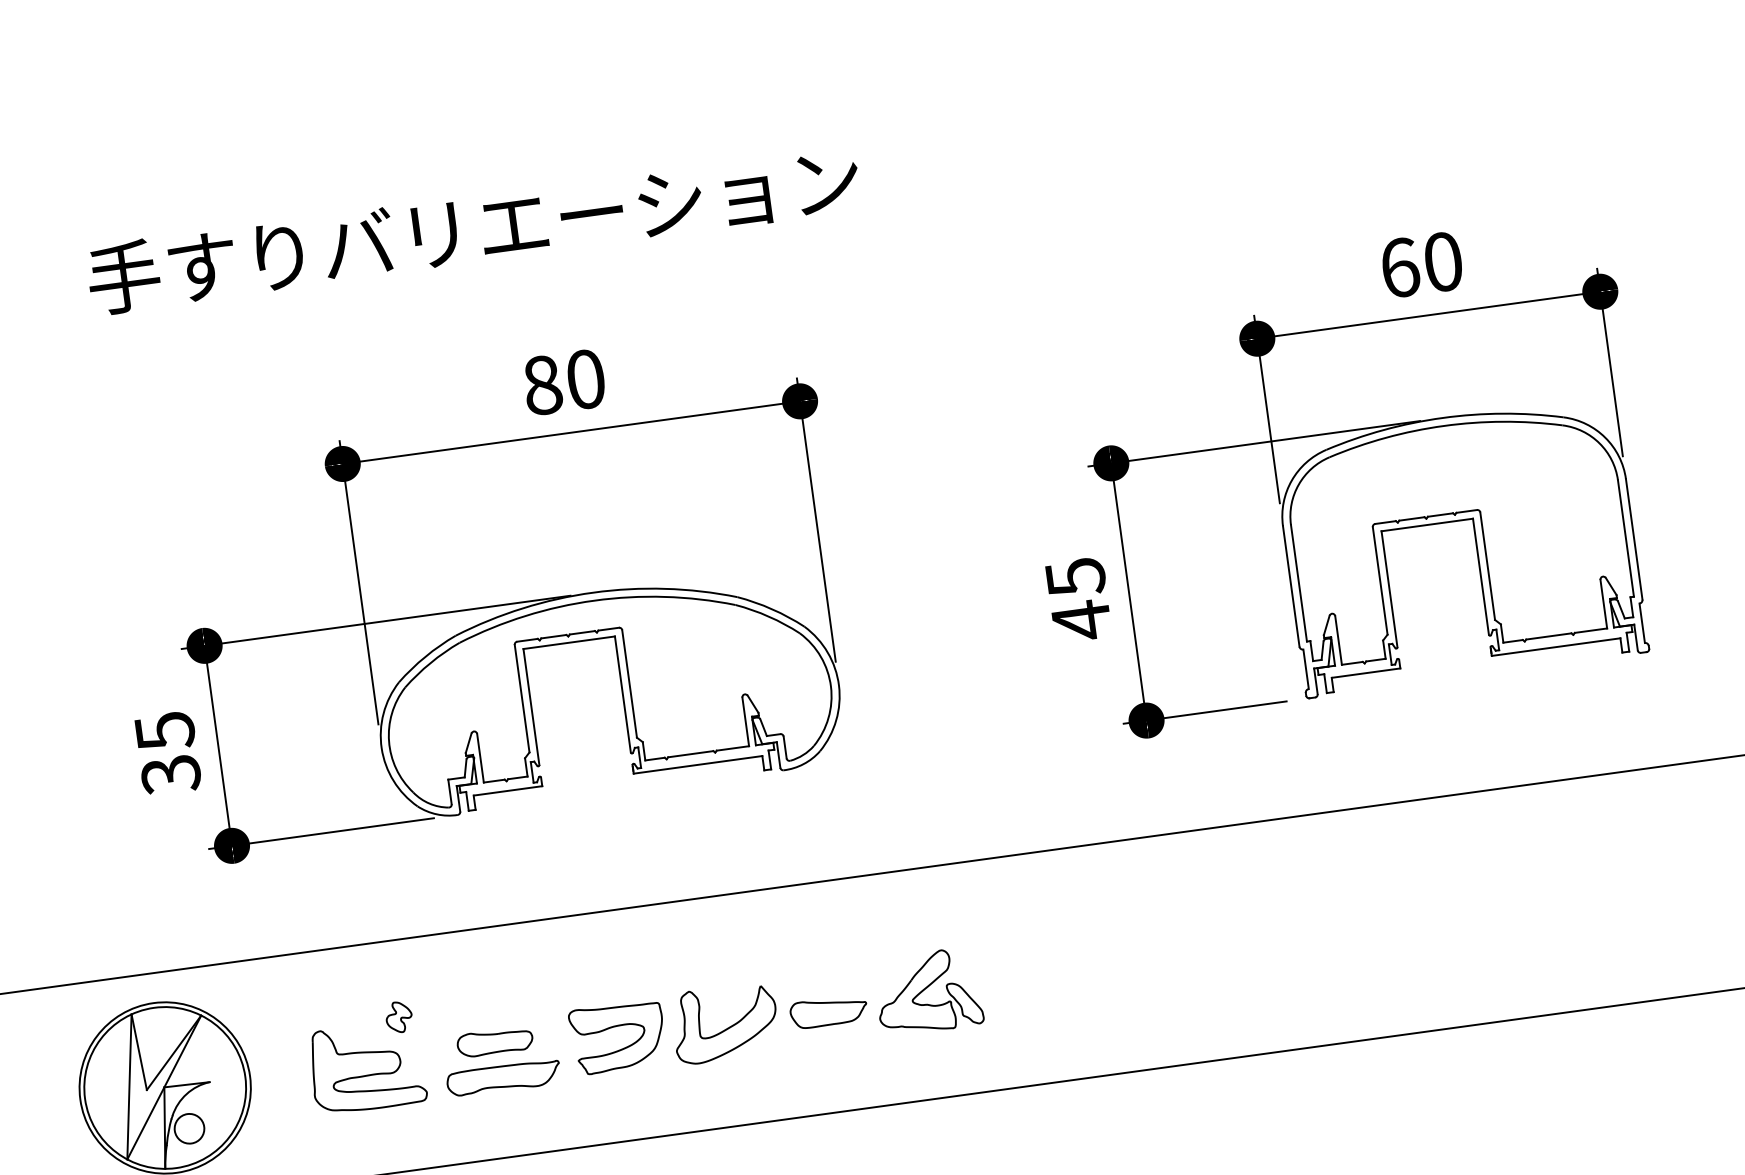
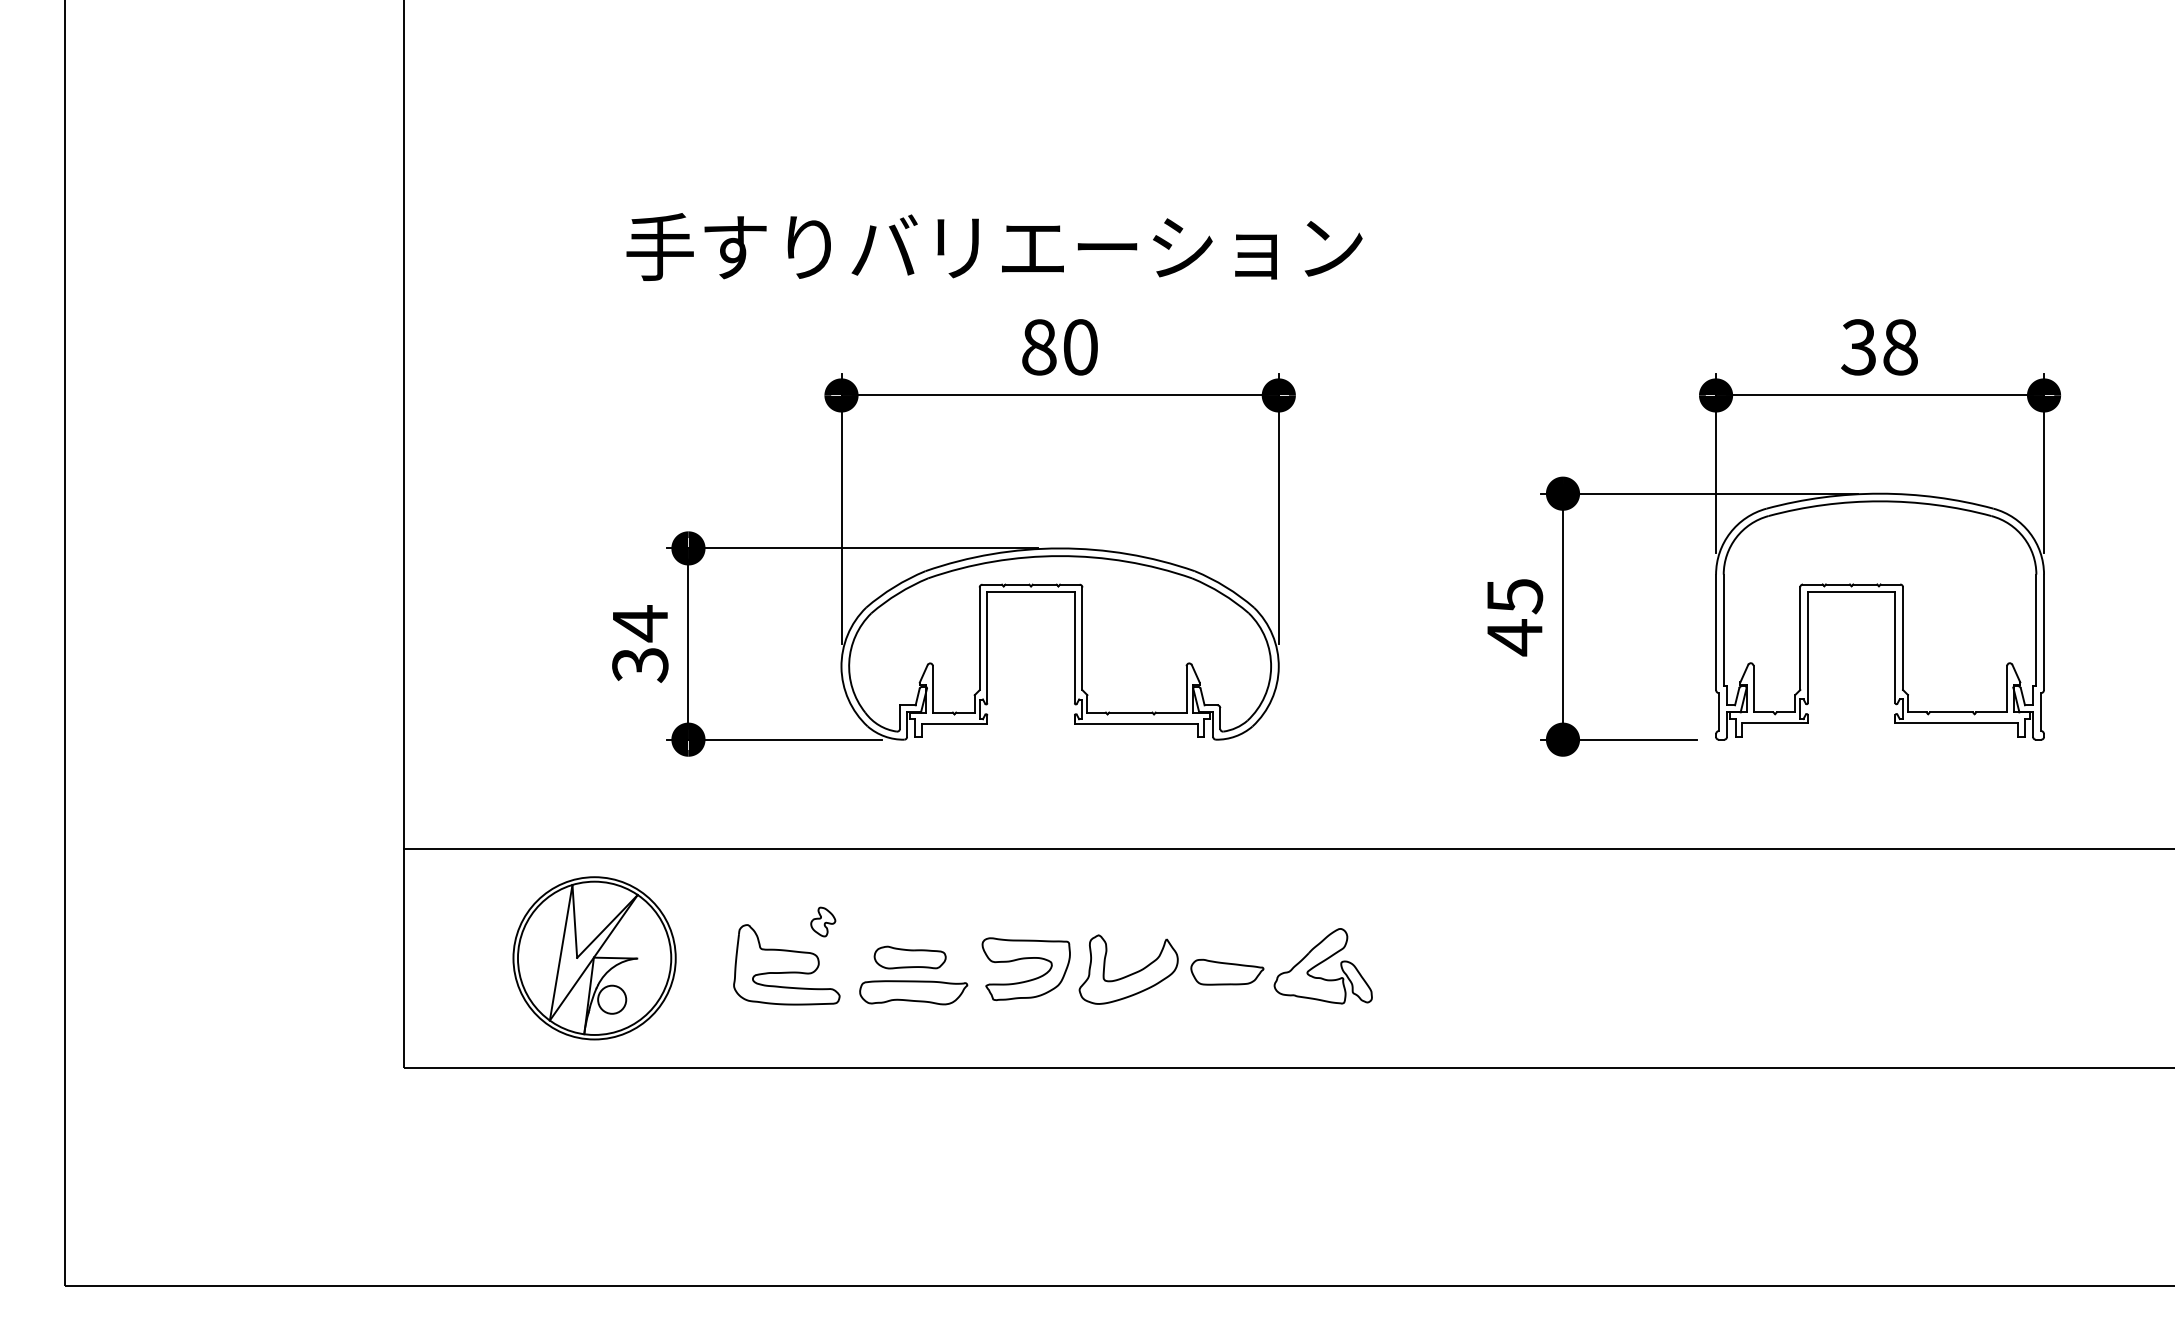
text: (473, 228) -> (994, 246), moved
text: (1421, 265) -> (1879, 347), 60 -> 38
text: (165, 731) -> (640, 623), 35 -> 34

